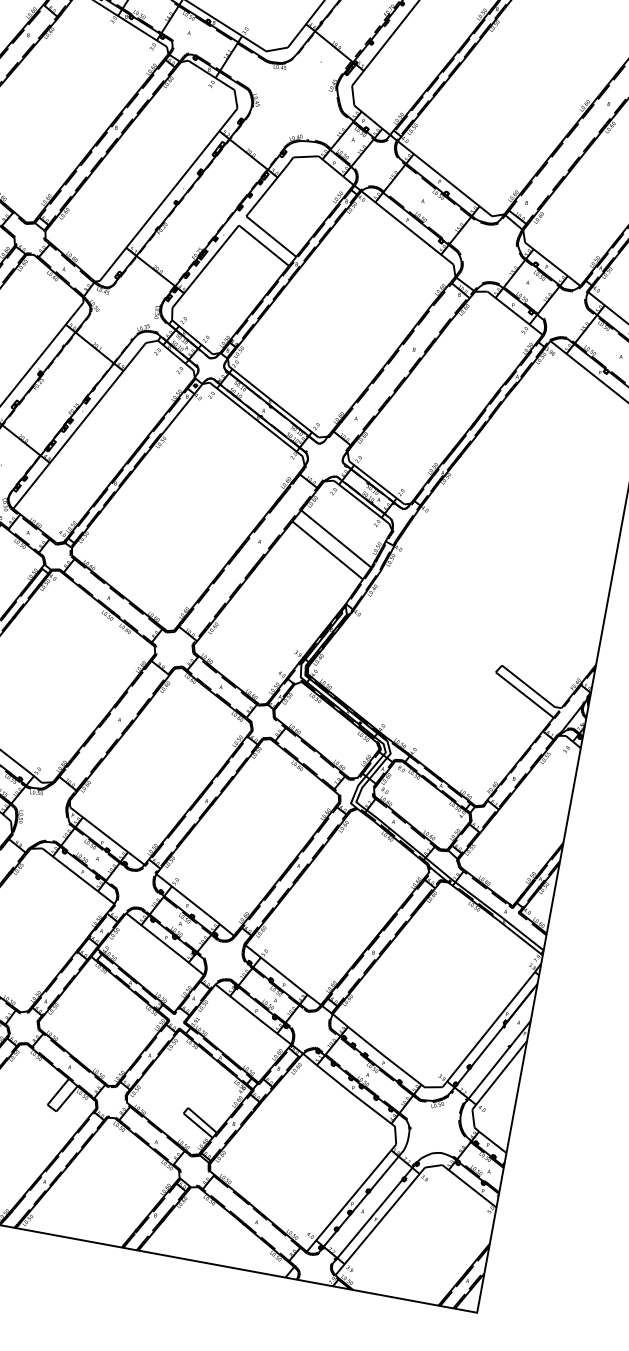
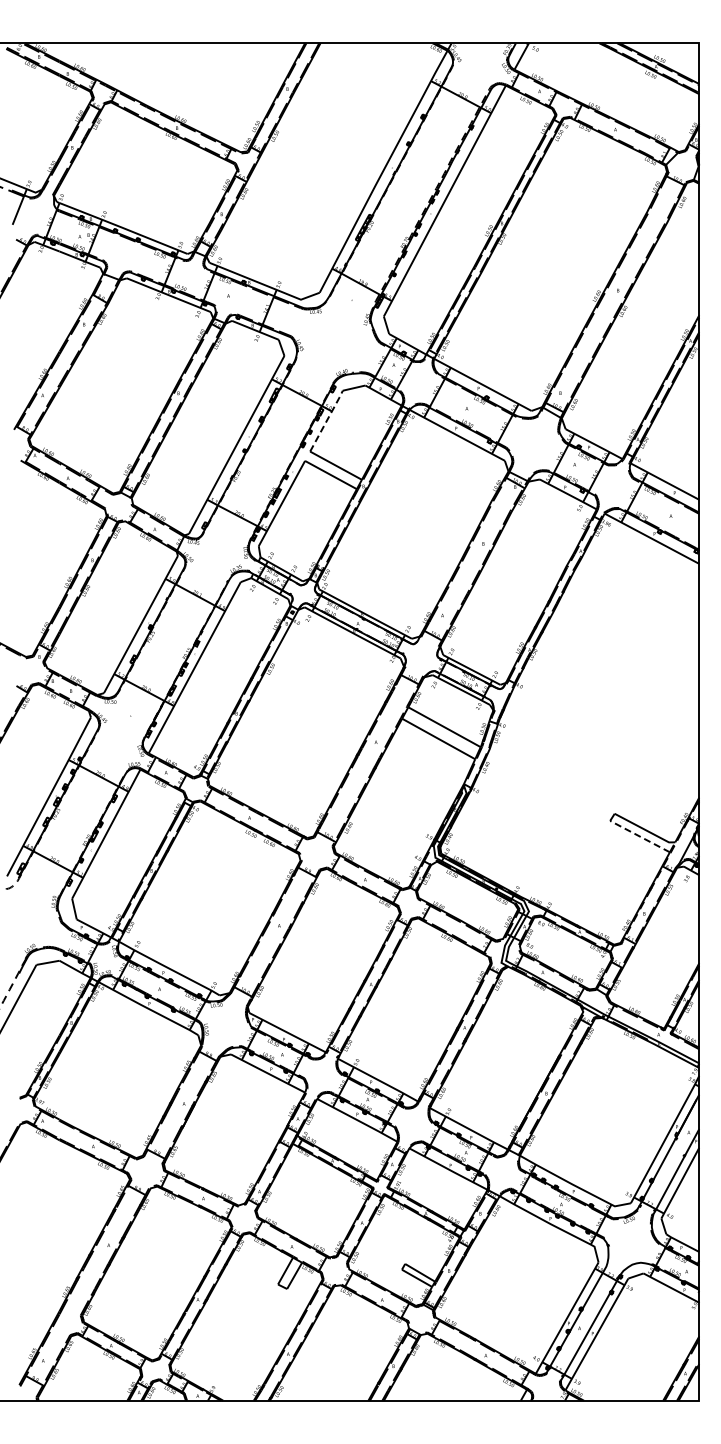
line: (271, 185) -> (327, 419), solid -> dashed
line: (525, 695) -> (640, 836), solid -> dashed

